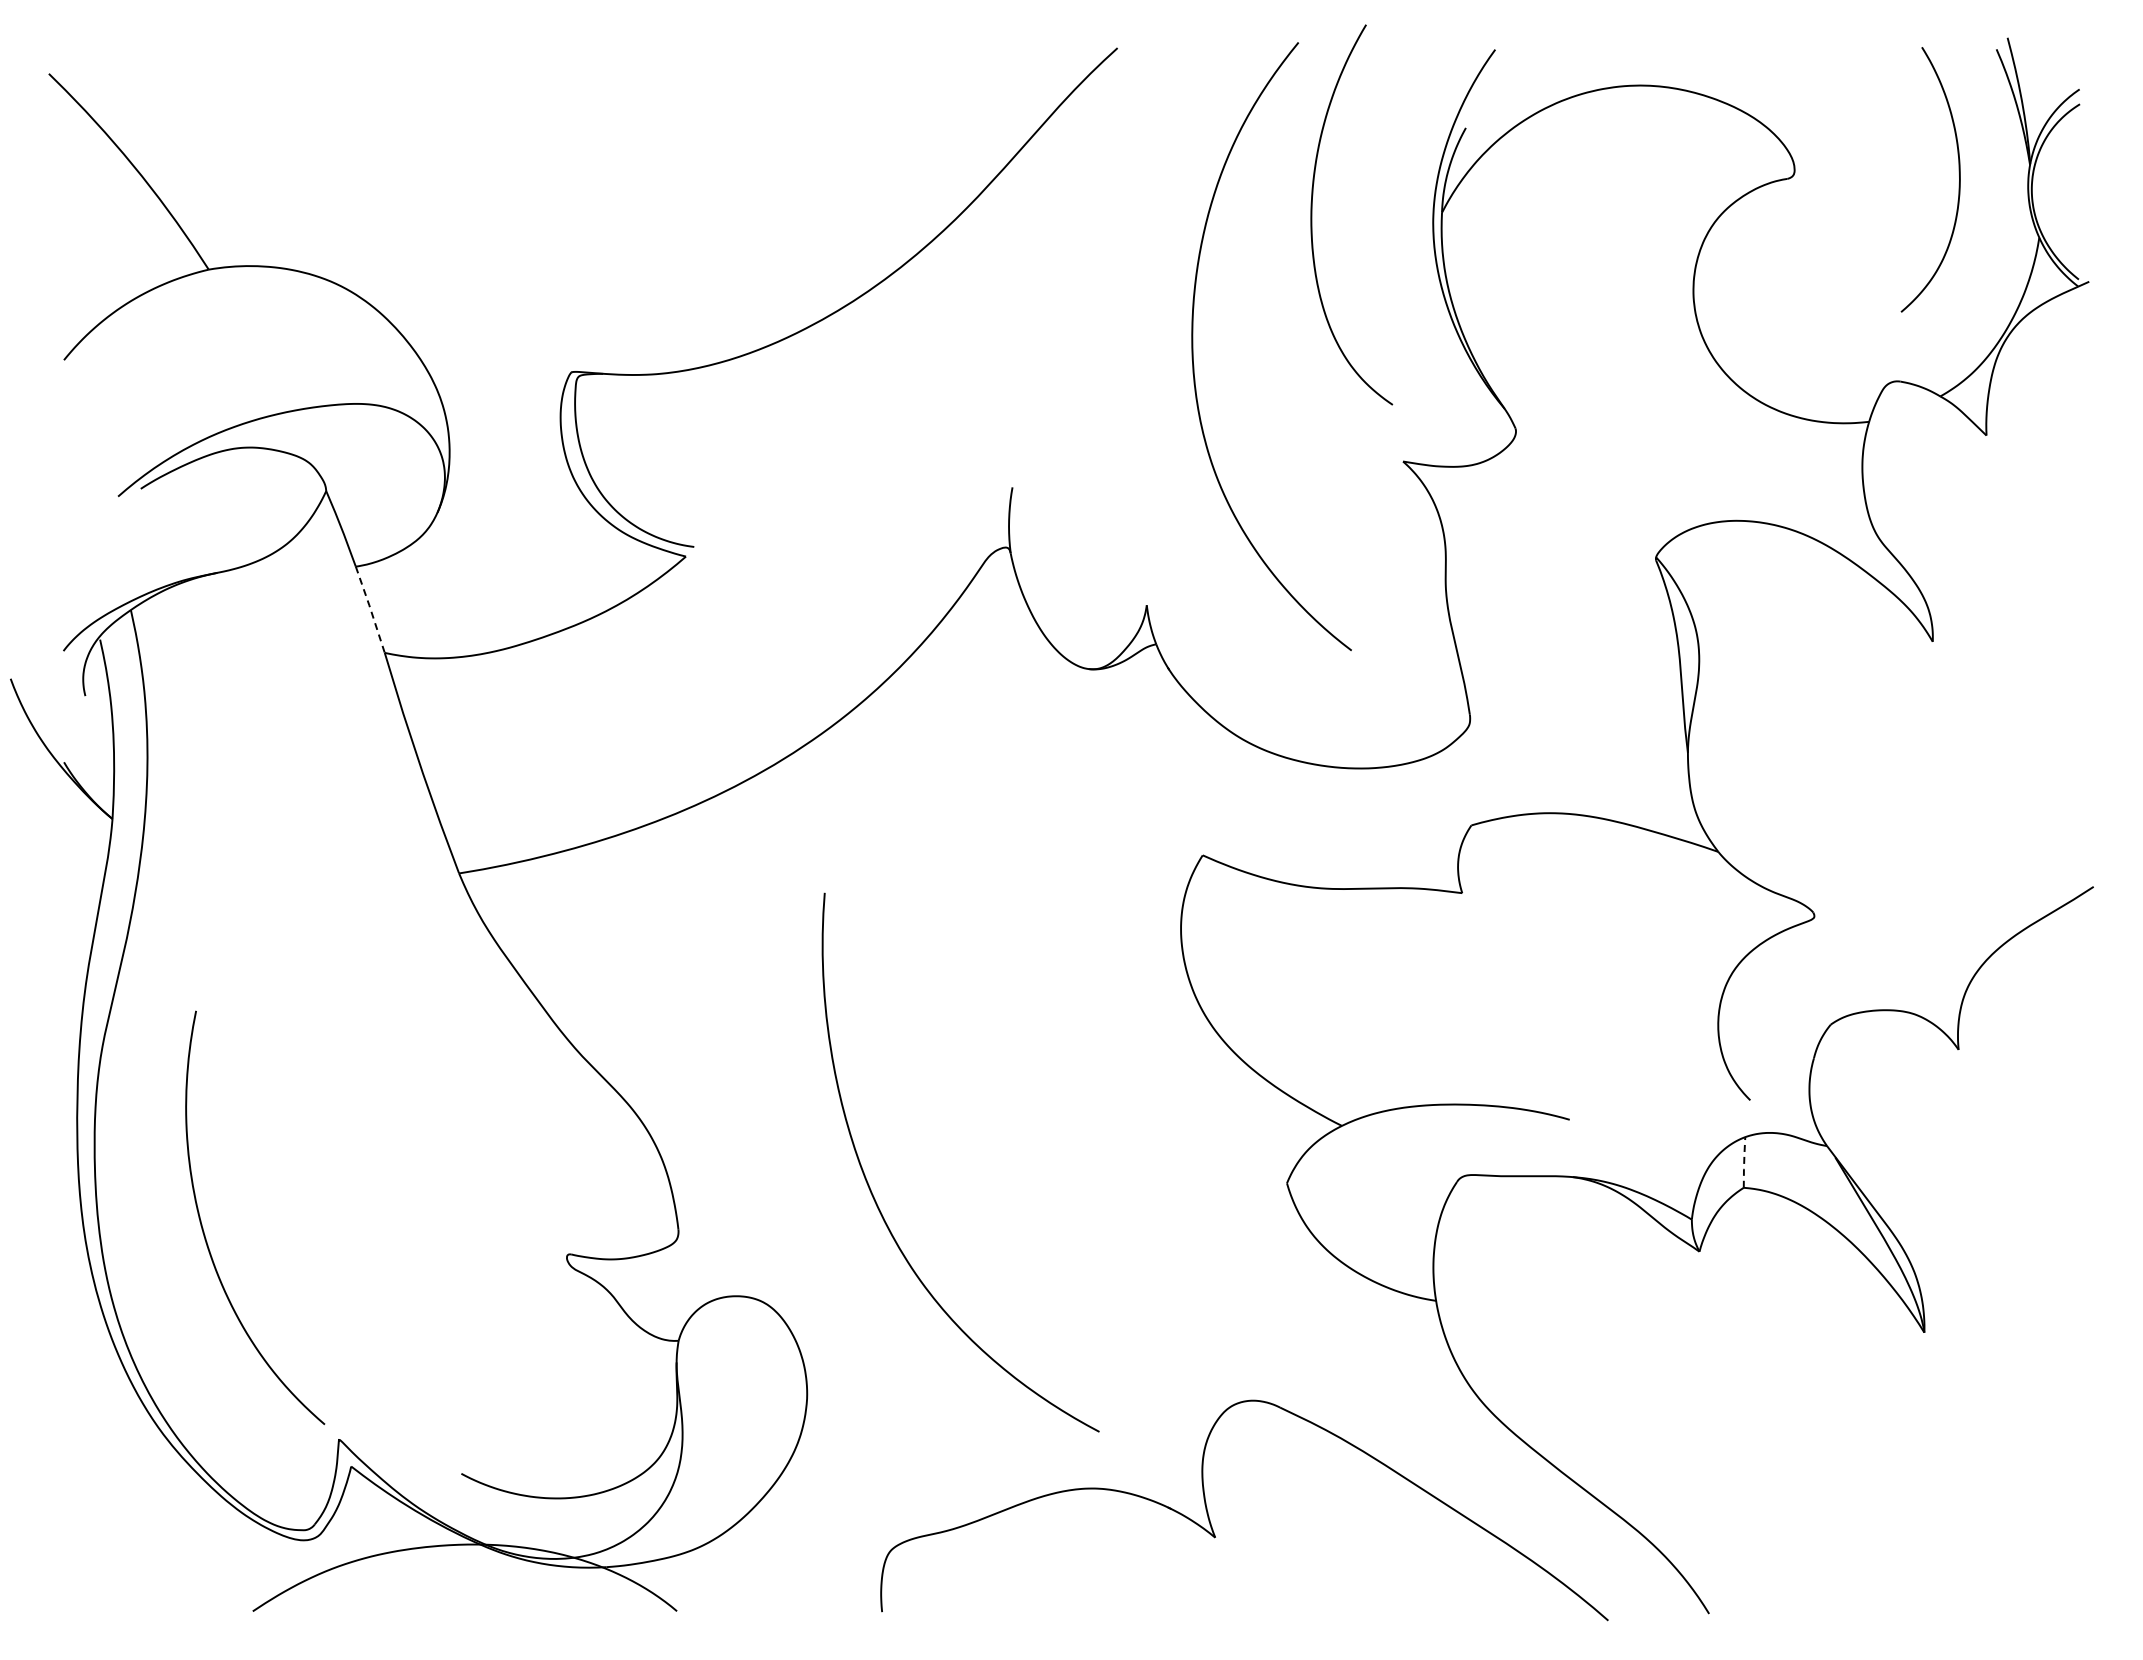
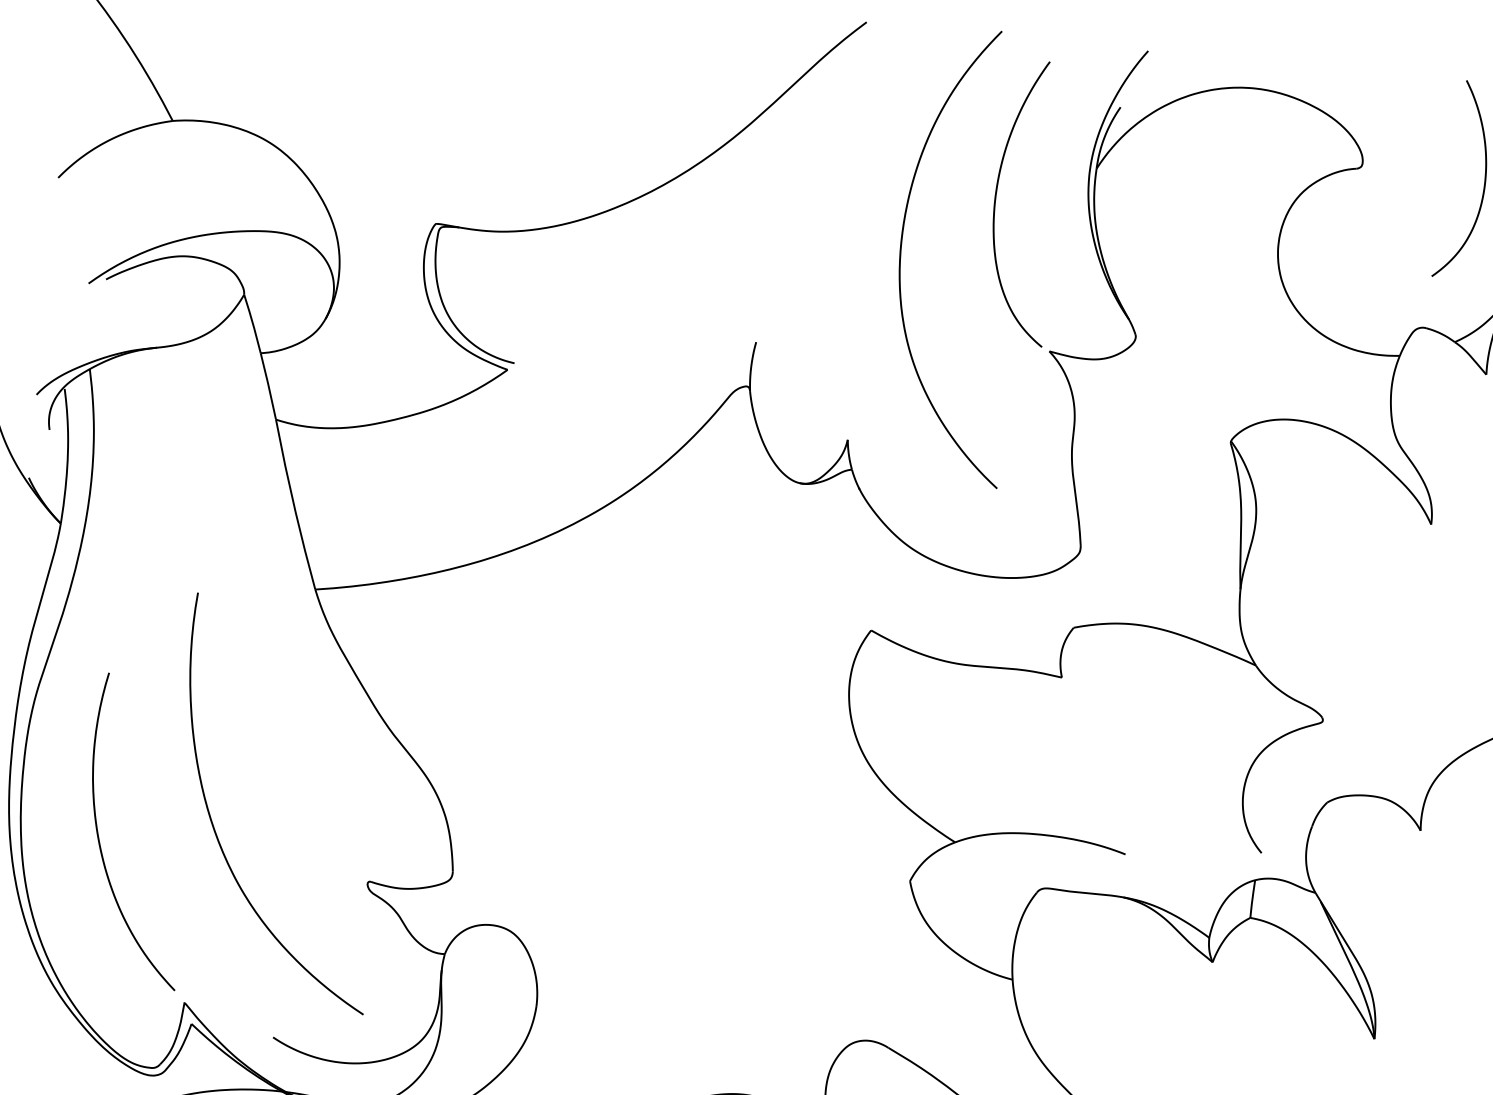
curve: (1312, 214) -> (996, 199), moved
line: (370, 609) -> (268, 386), dashed -> solid
line: (1744, 1162) -> (1252, 899), dashed -> solid
curve: (874, 1196) -> (212, 822), moved

